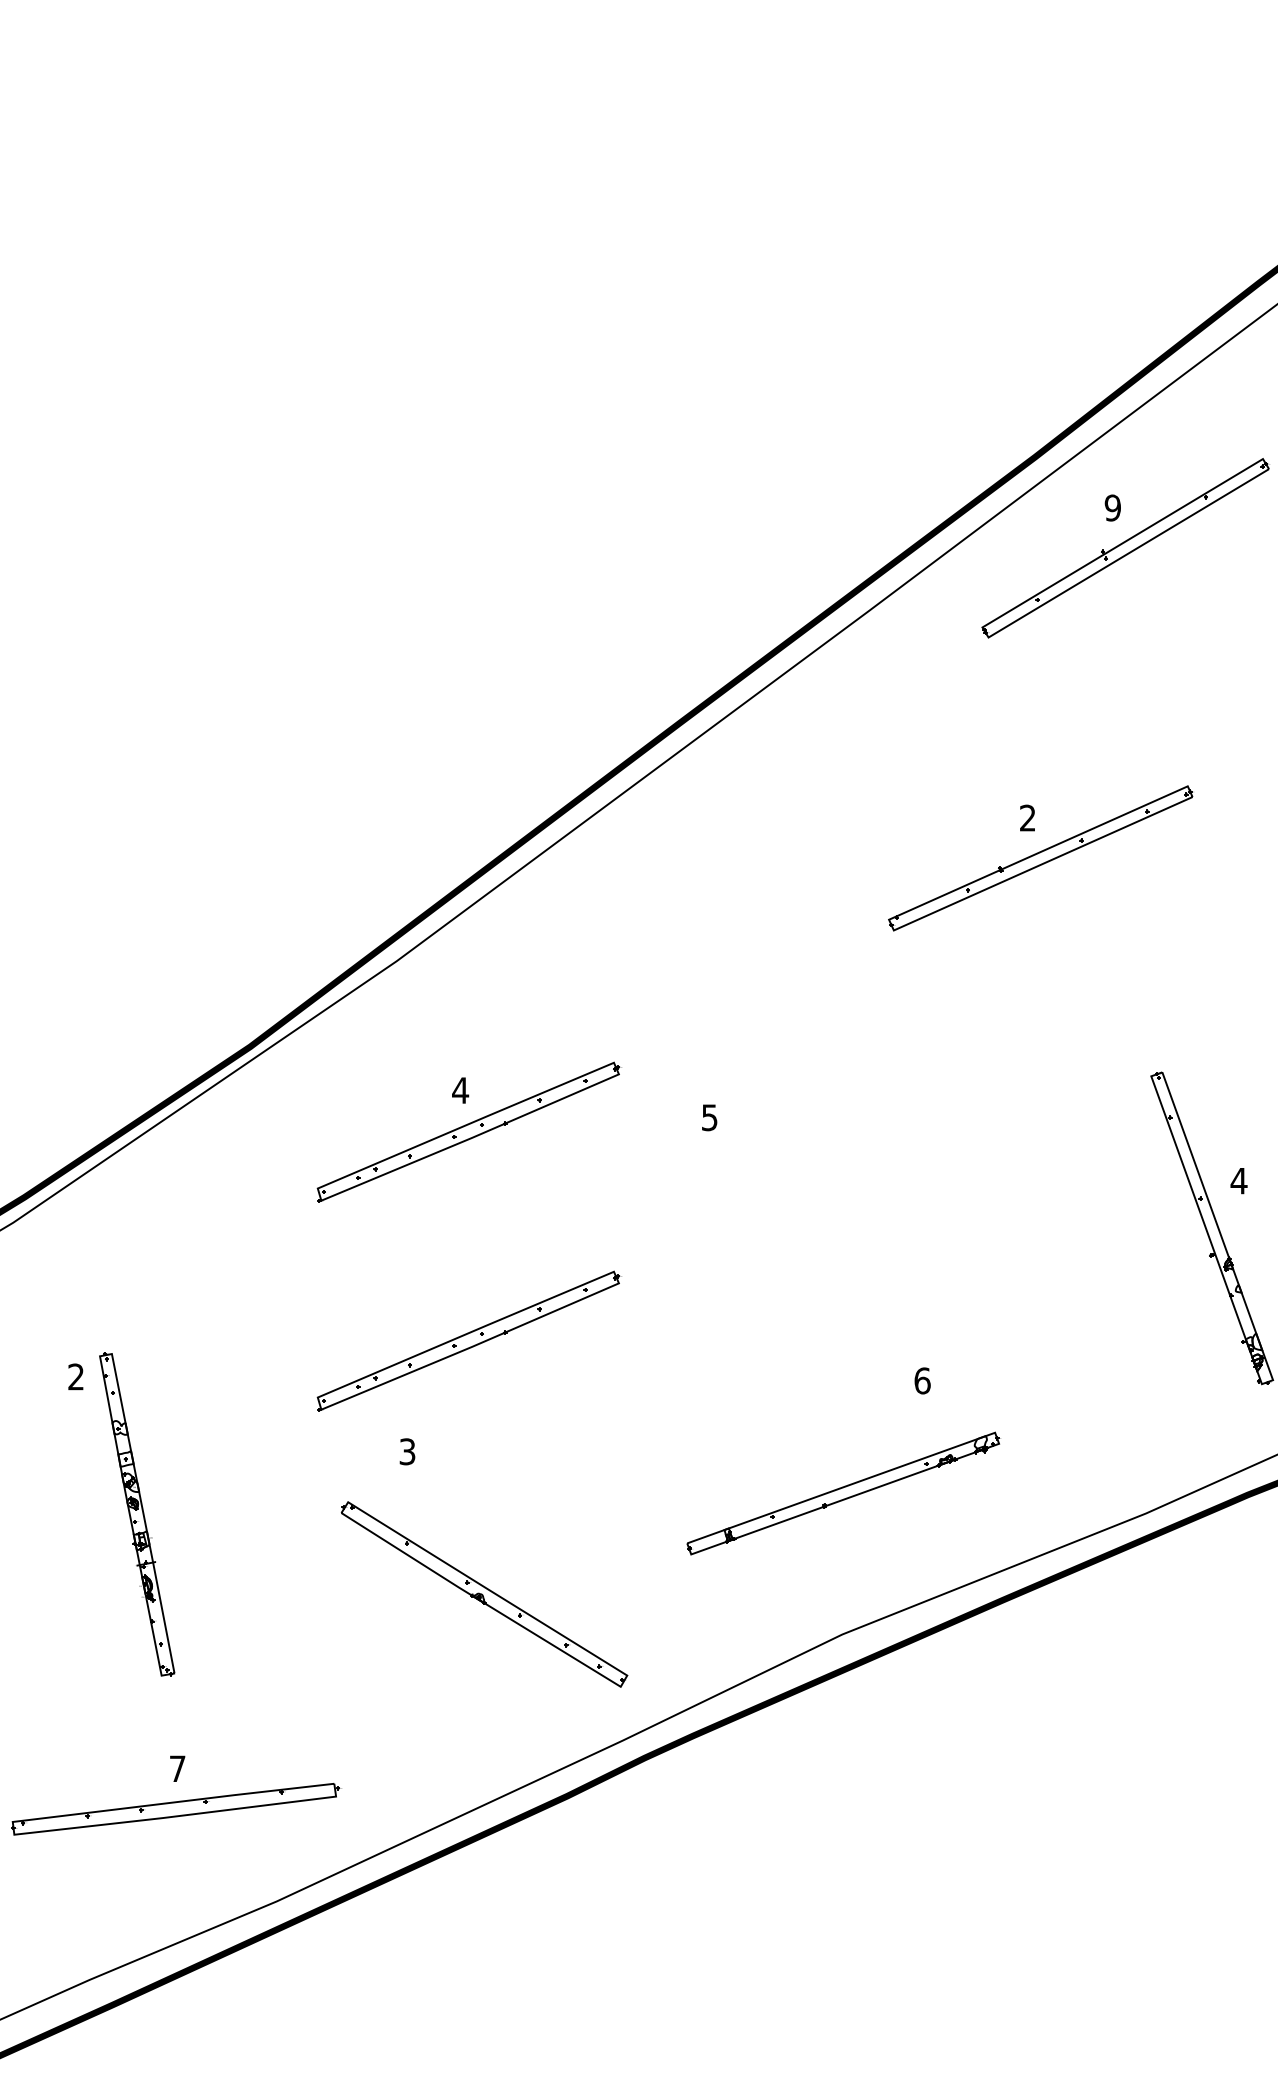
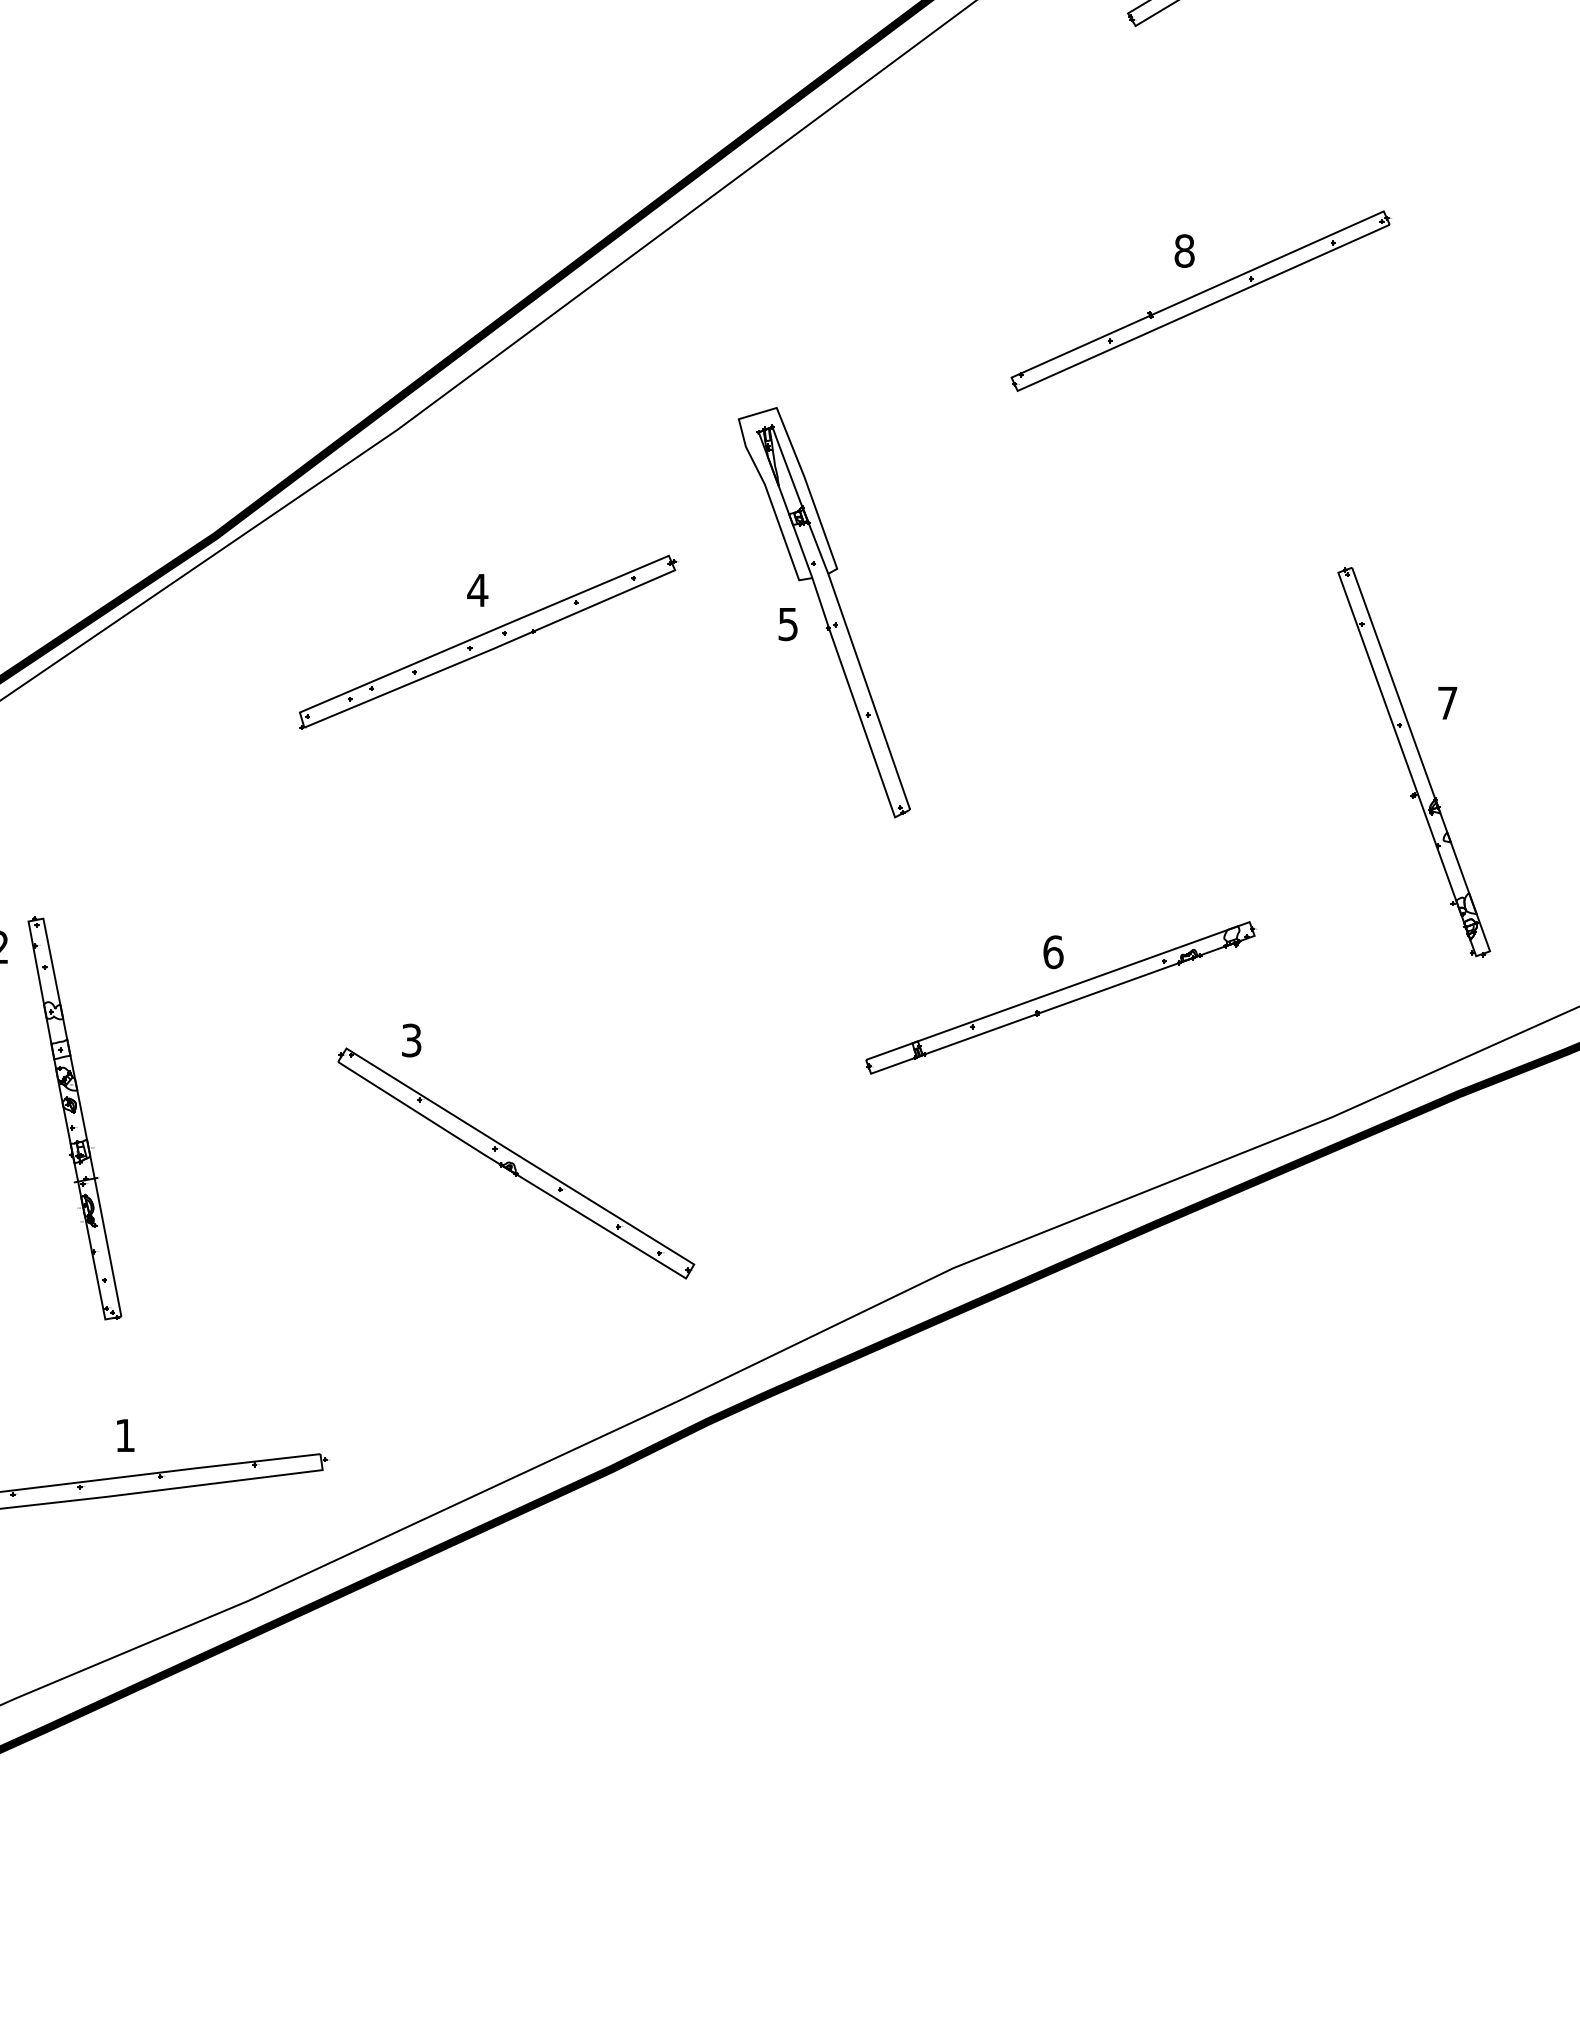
text: (1027, 817) -> (1184, 250), 2 -> 8
part: (738, 1108) -> (824, 612), added
text: (1238, 1181) -> (1447, 703), 4 -> 7
part: (468, 1340) -> (487, 901), removed
part: (843, 1493) -> (1060, 997), moved
part: (484, 1594) -> (516, 1163), moved
text: (177, 1768) -> (125, 1435), 7 -> 1

